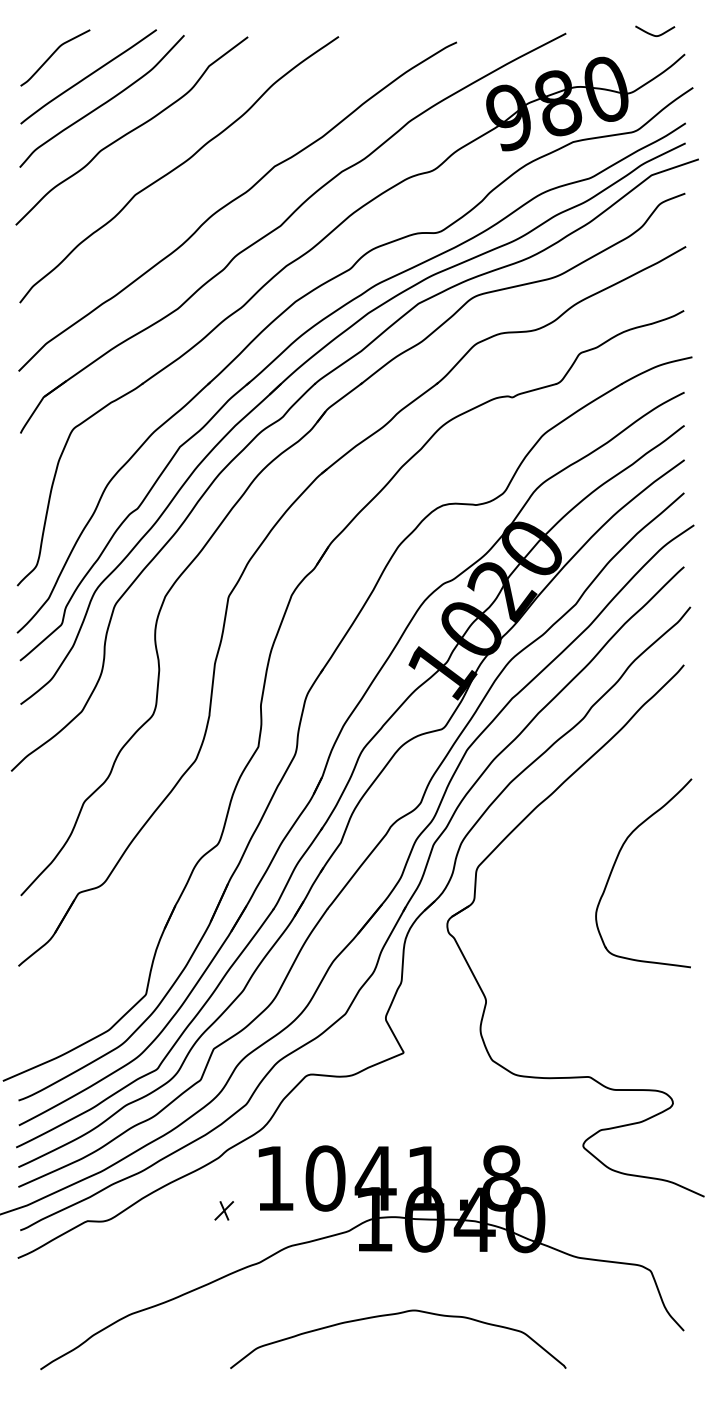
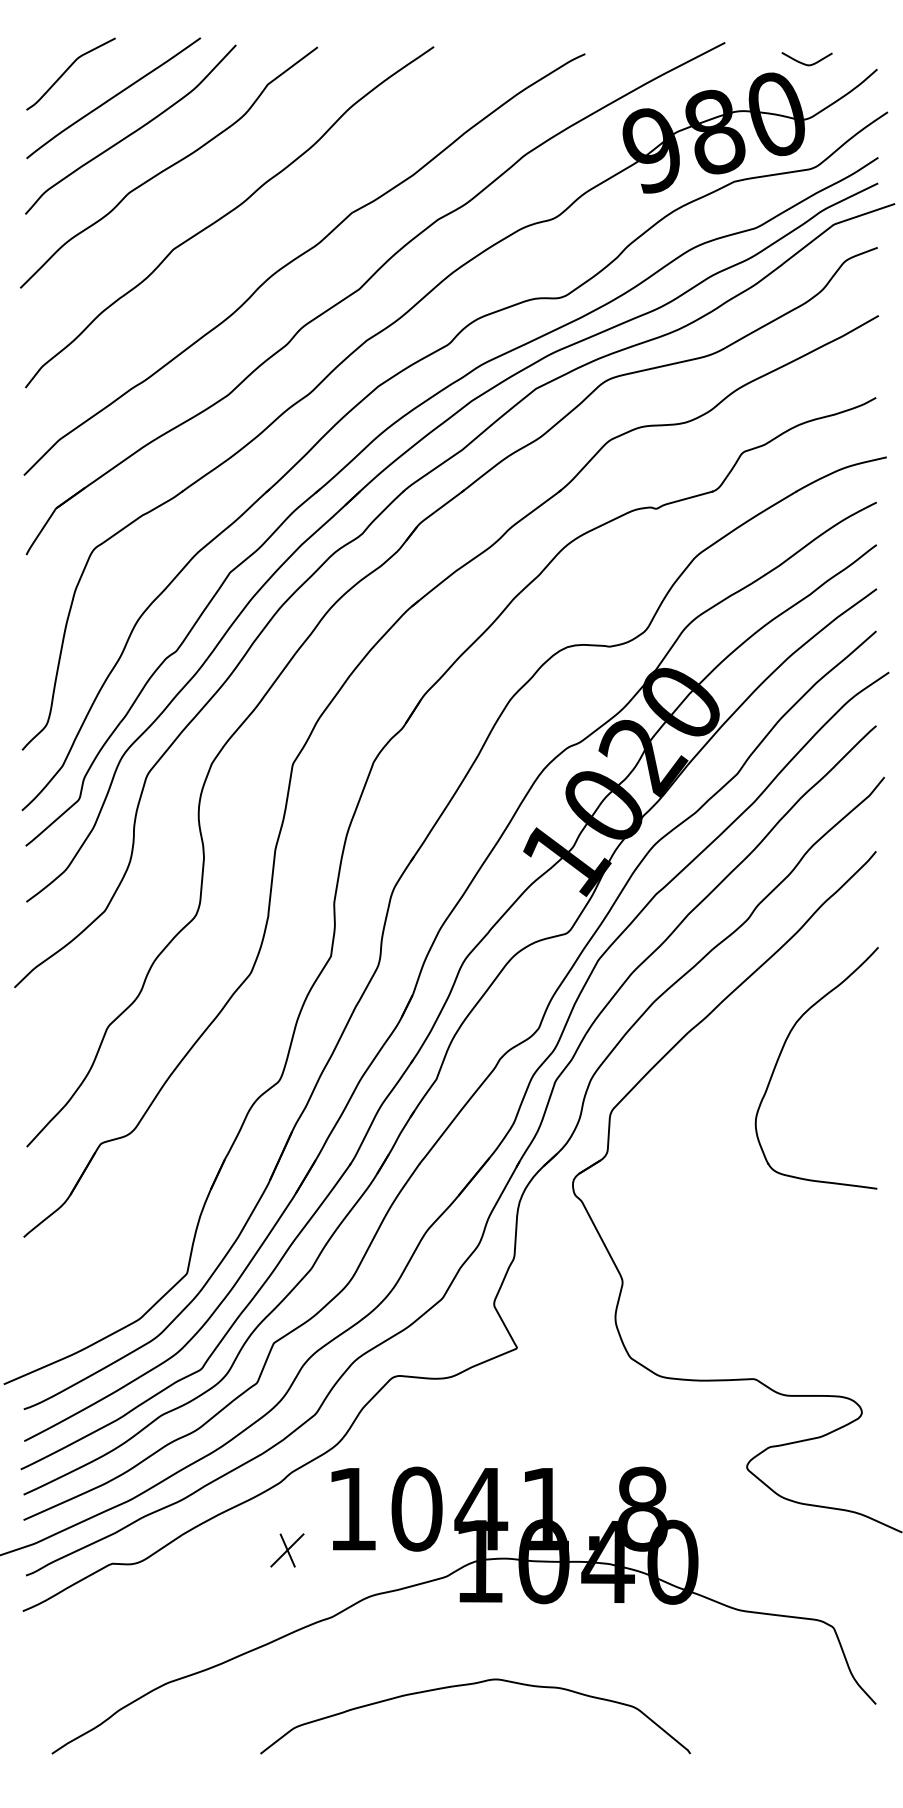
curve: (654, 34) -> (806, 63), moved
part: (615, 864) -> (780, 1057), moved
part: (223, 1210) -> (286, 1550), size x1.43
curve: (393, 1315) -> (469, 1685), moved

